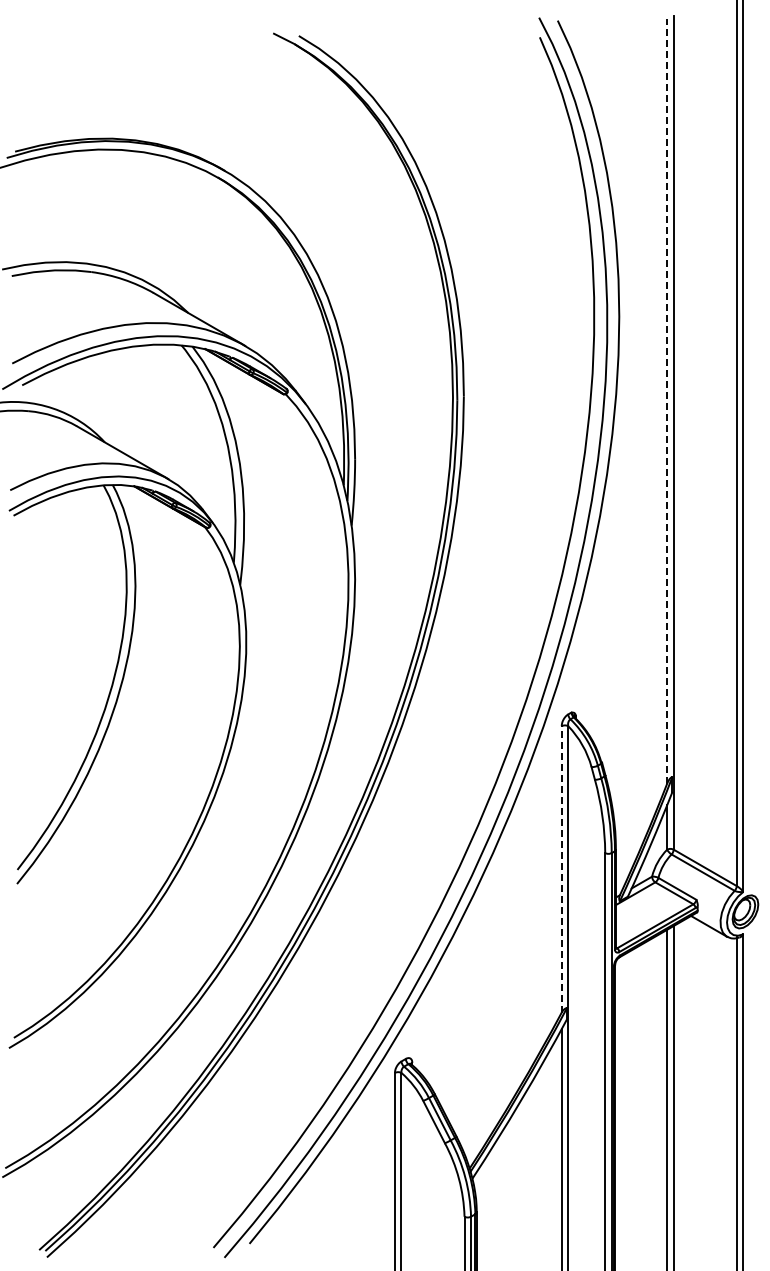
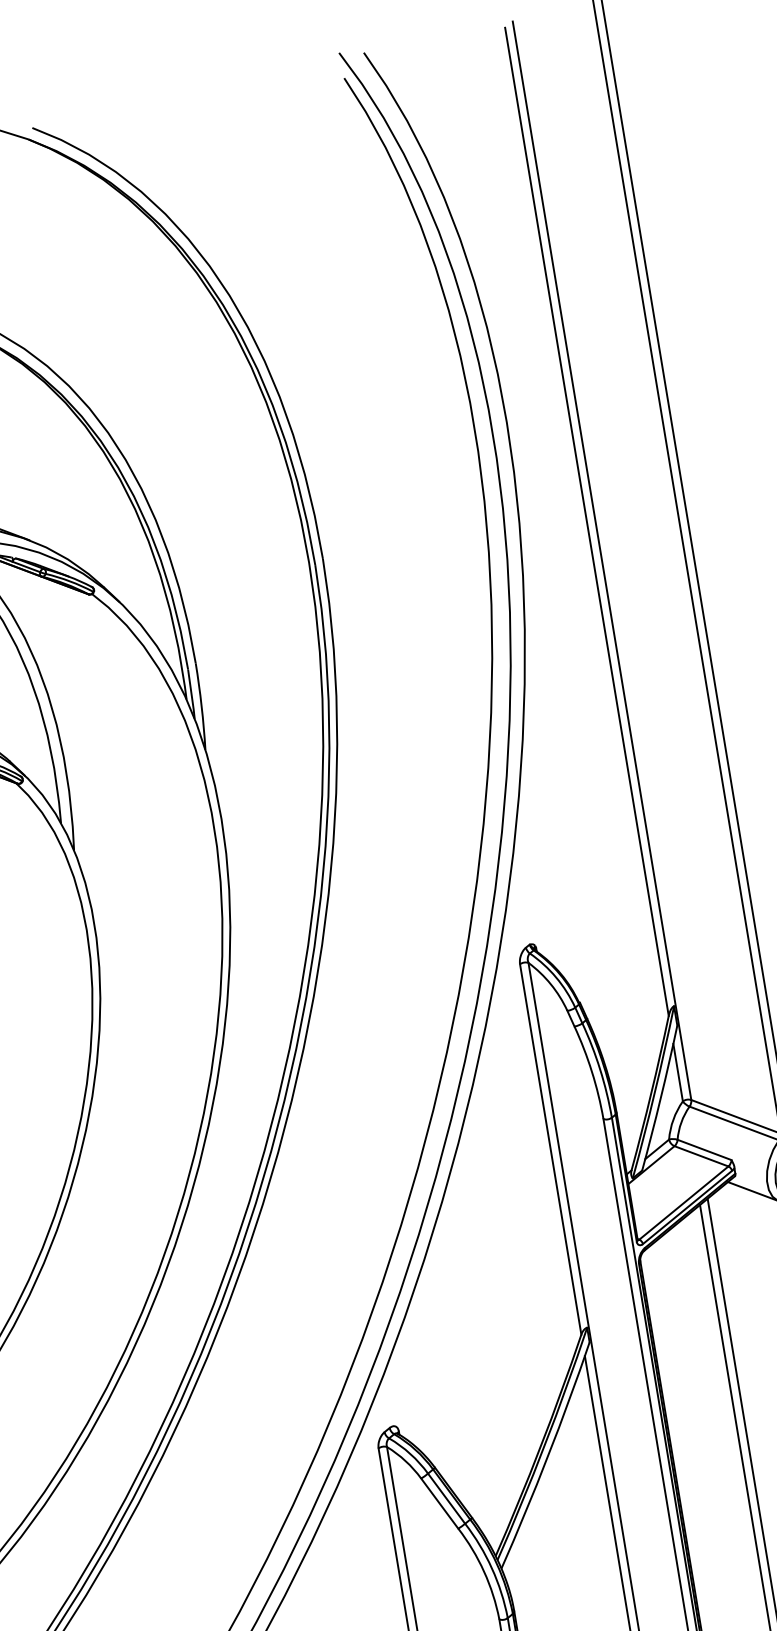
line: (667, 401) -> (587, 521), dashed -> solid
line: (561, 868) -> (550, 1148), dashed -> solid

